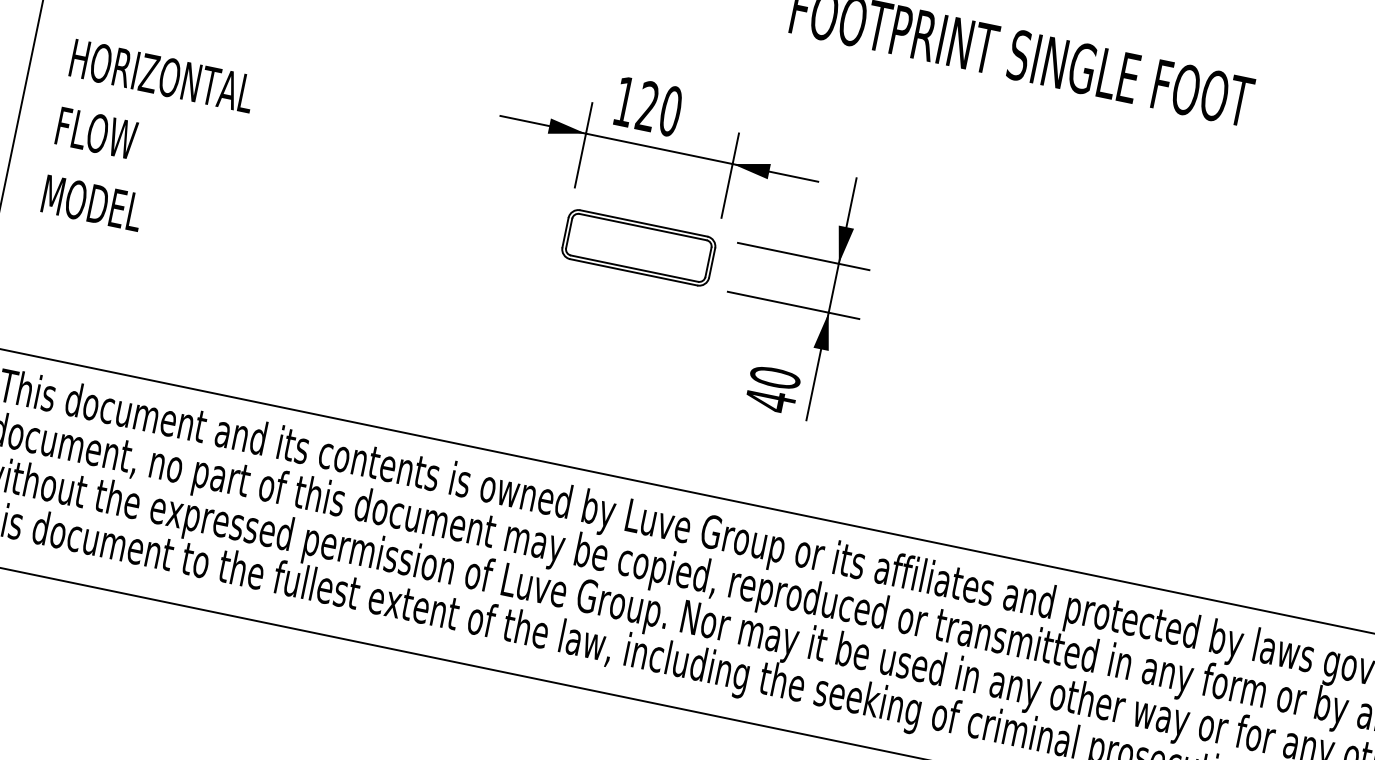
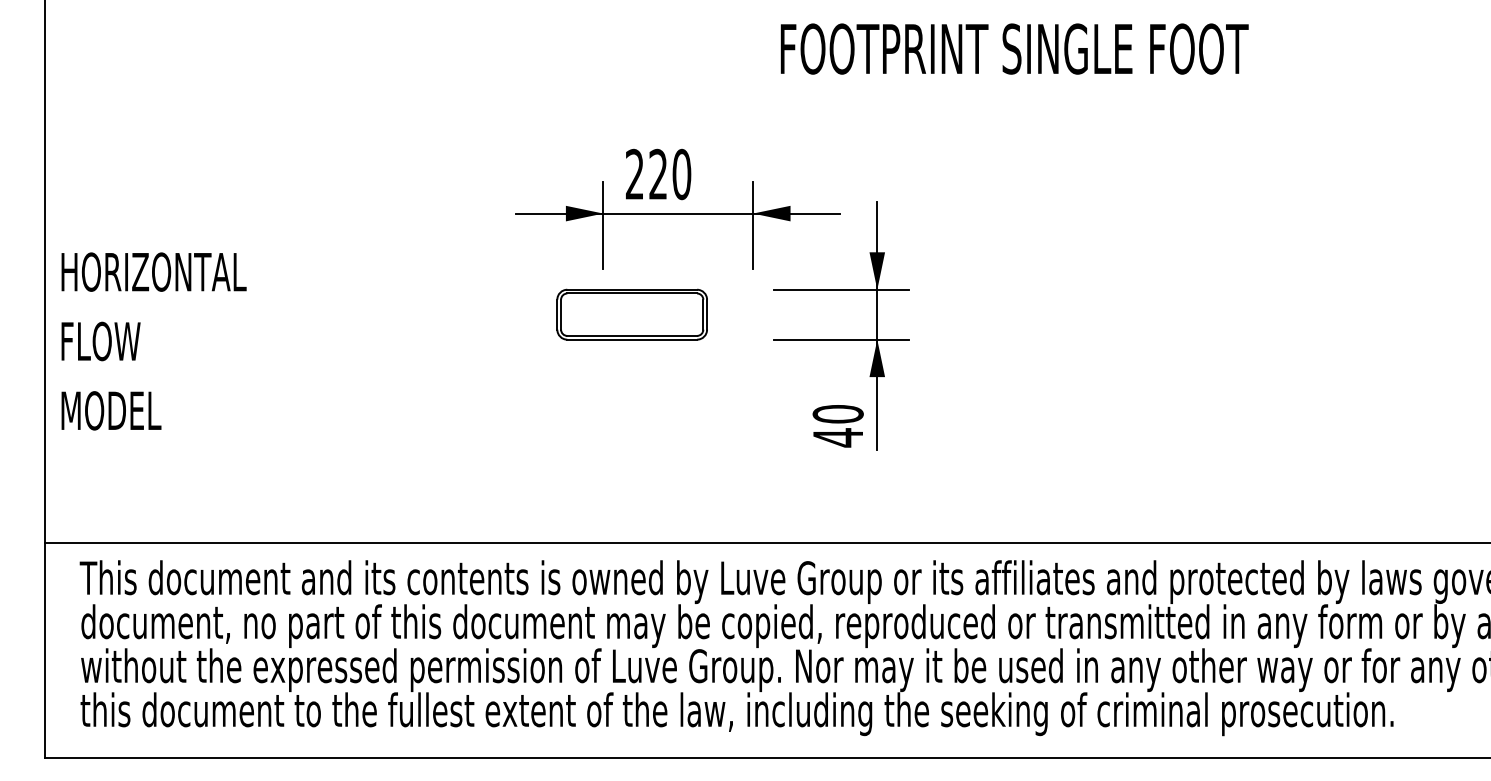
text: (624, 100) -> (634, 173), 120 -> 220
text: (147, 143) -> (153, 341), moved
part: (638, 247) -> (631, 314), moved

